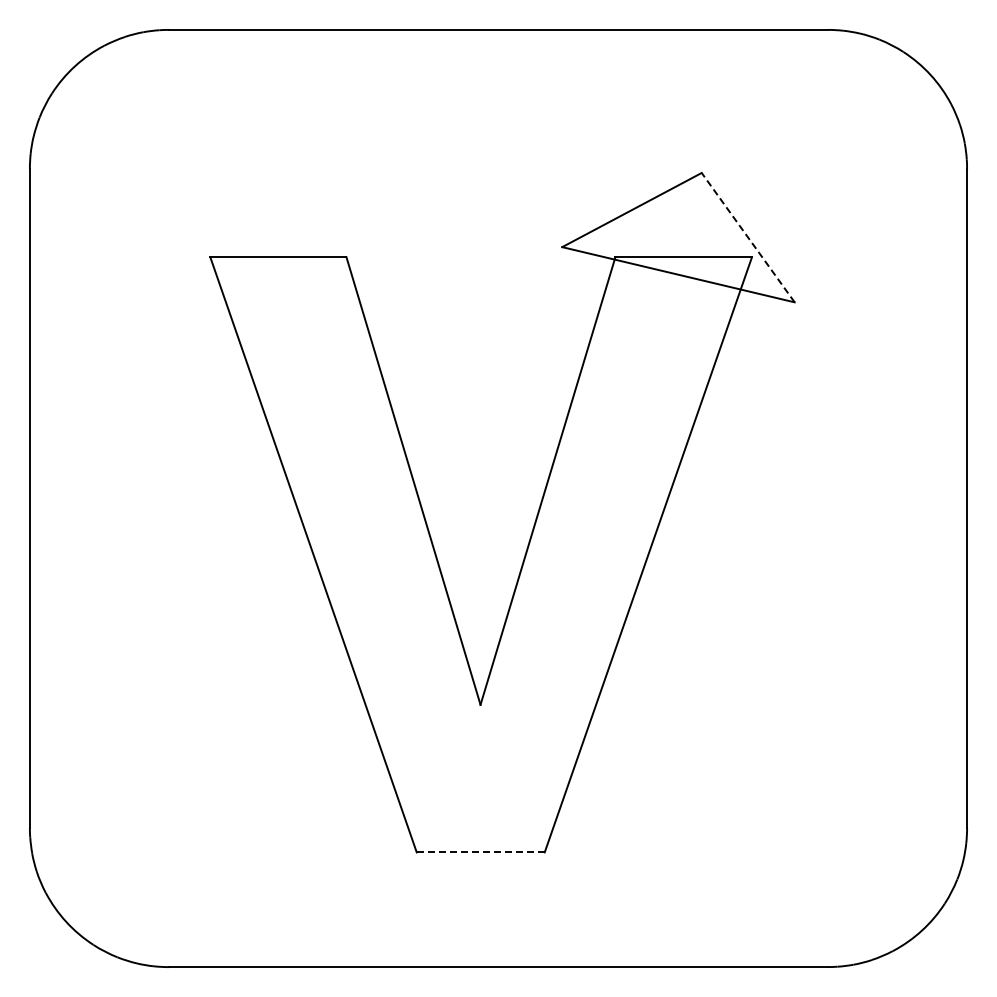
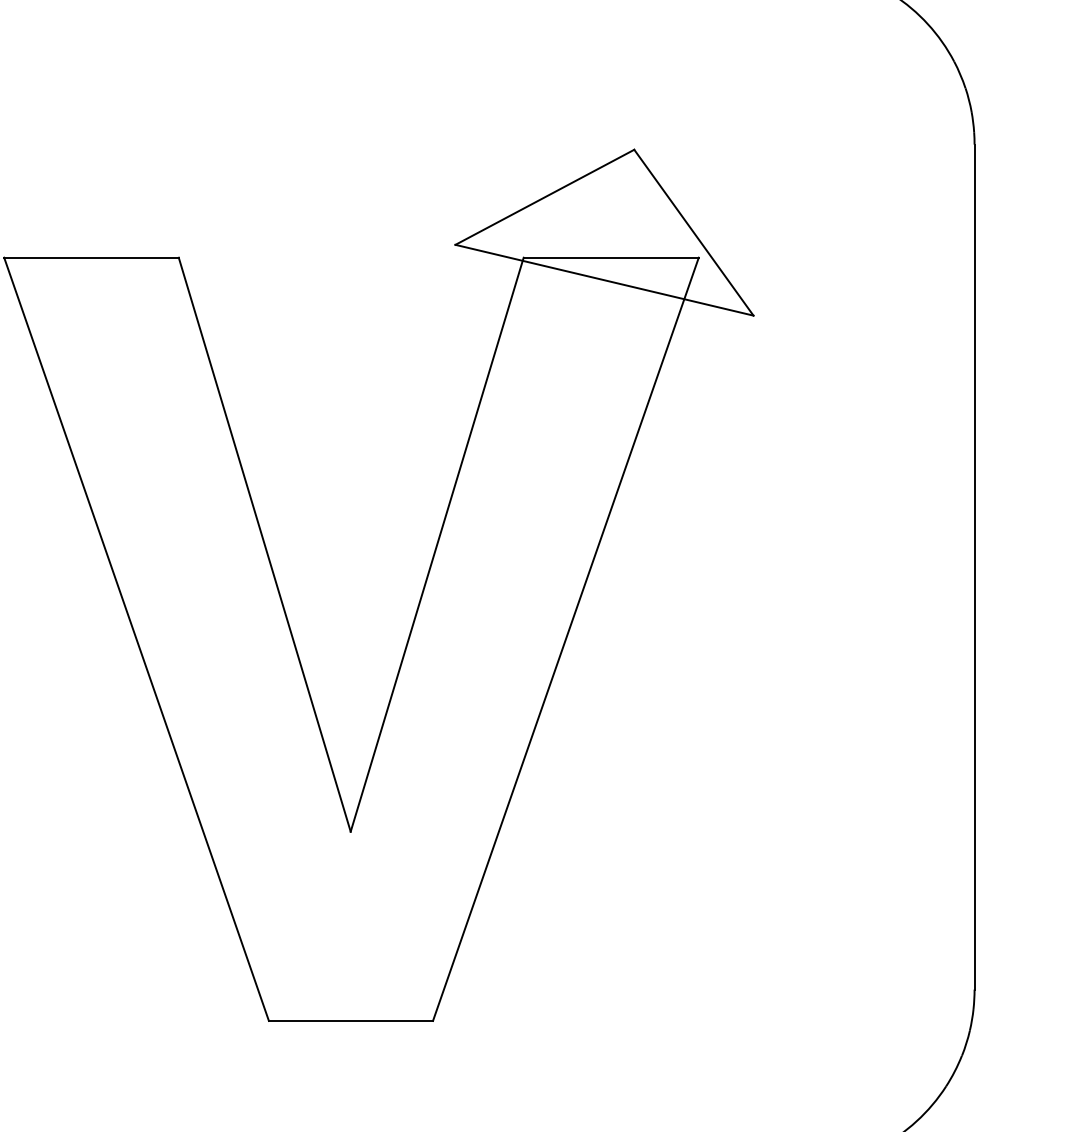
line: (748, 237) -> (694, 232), dashed -> solid
line: (480, 852) -> (350, 1021), dashed -> solid

